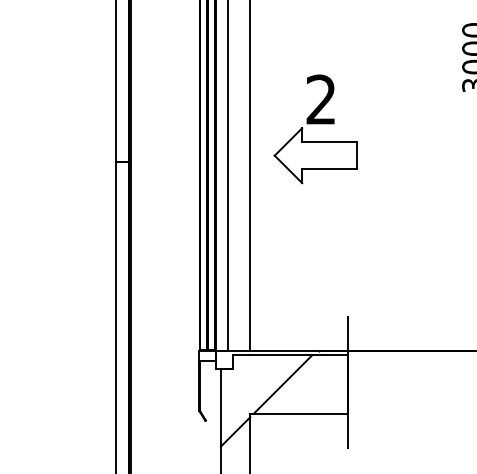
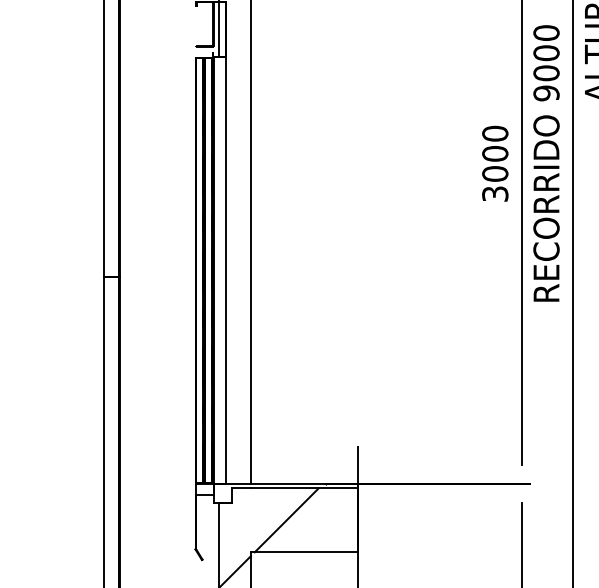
part: (315, 129) -> (322, 241), removed

